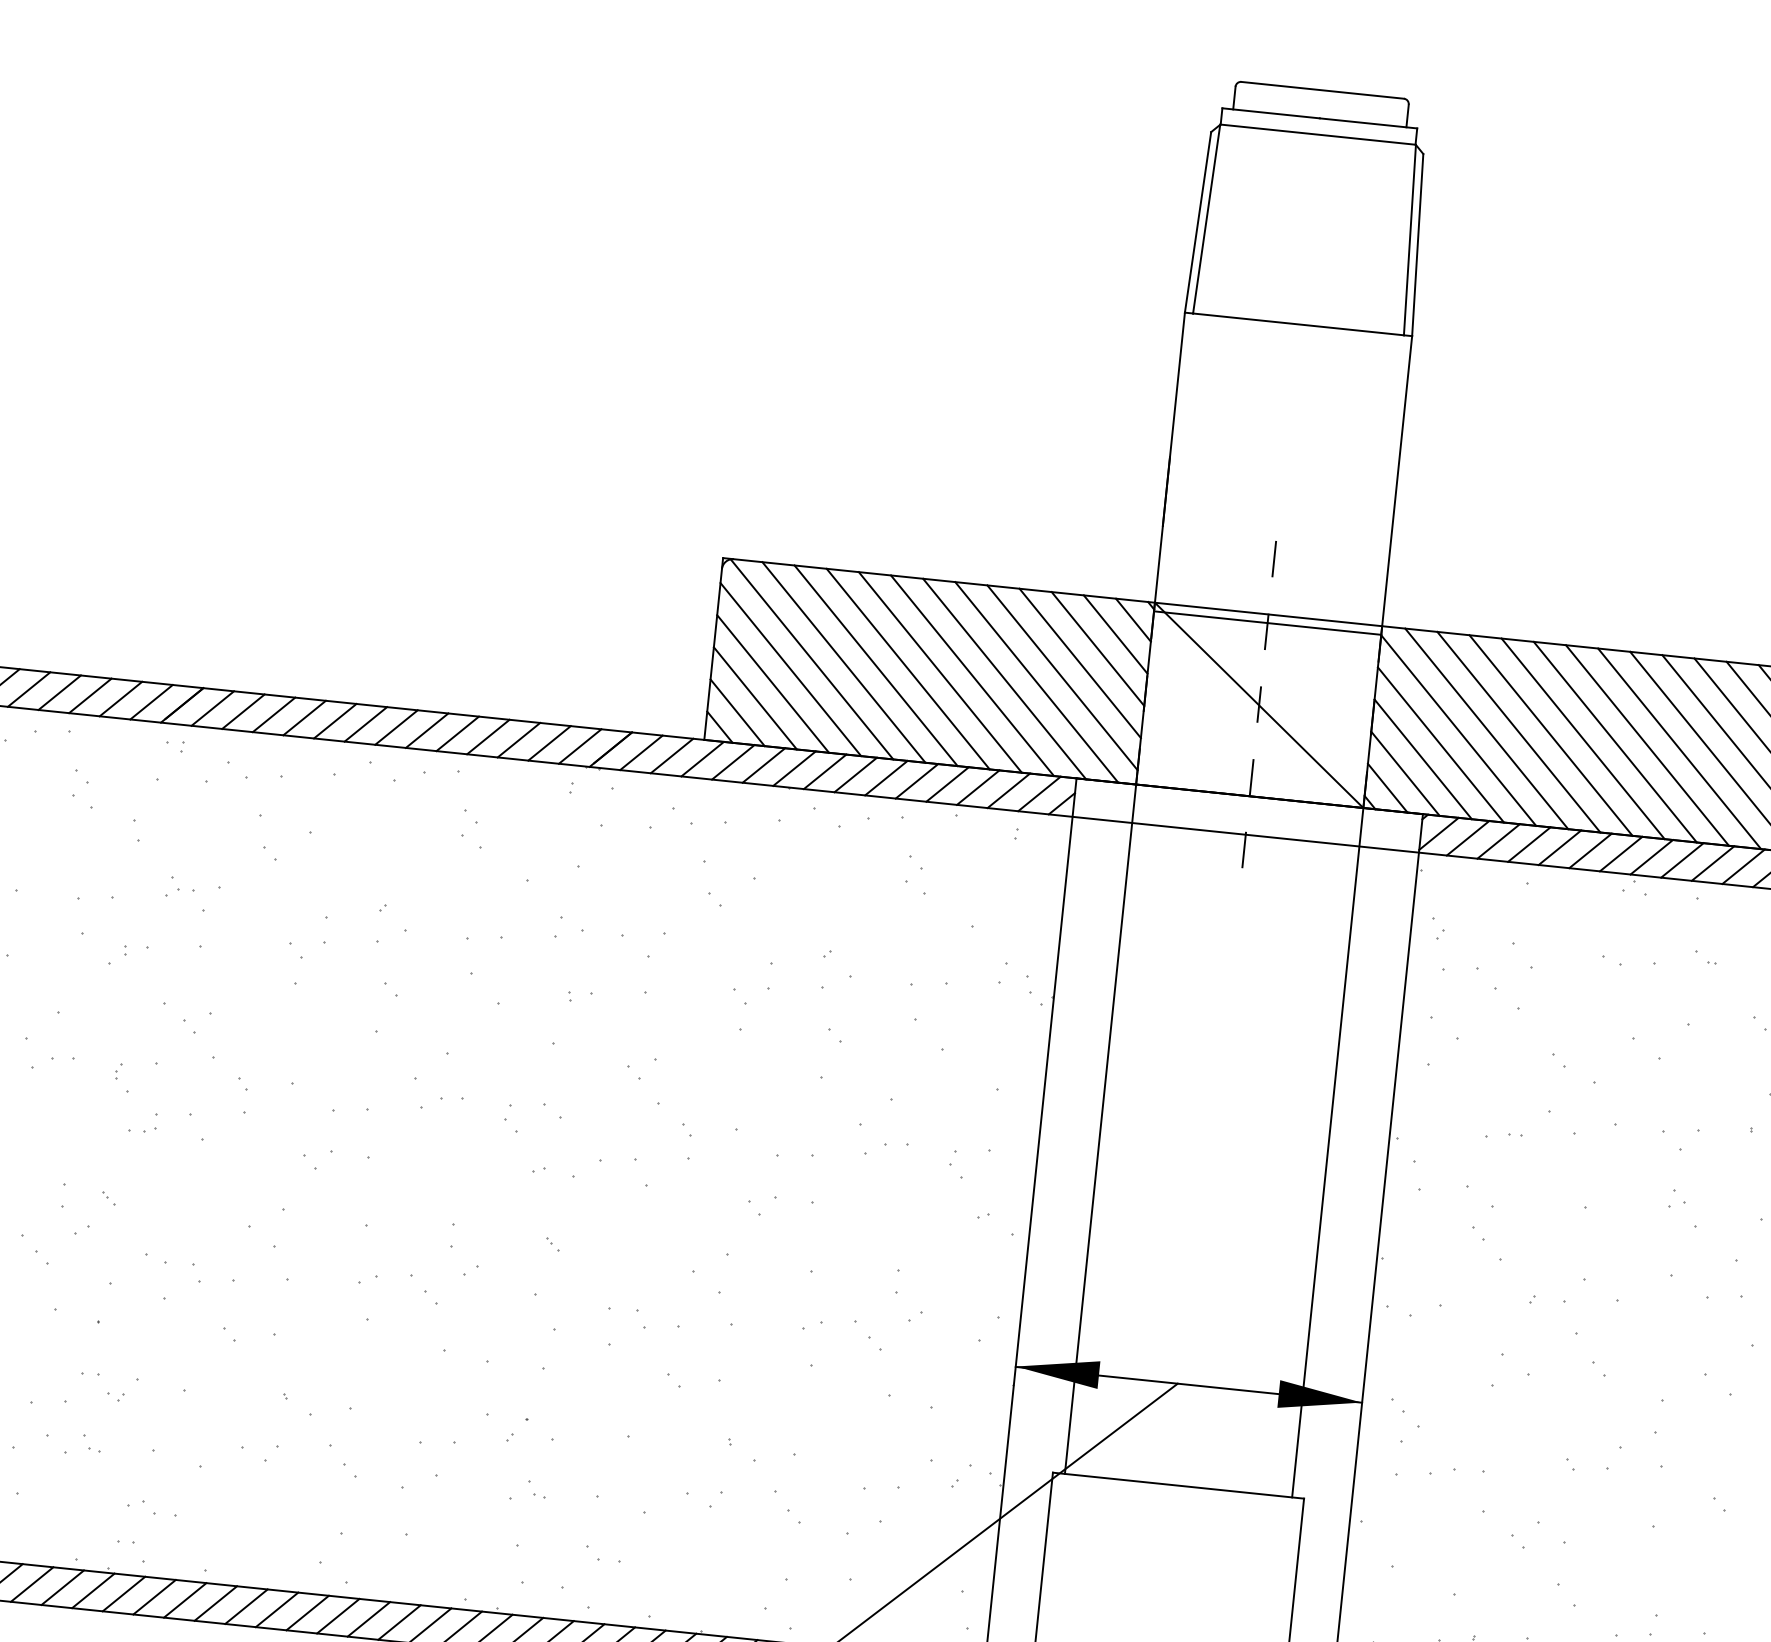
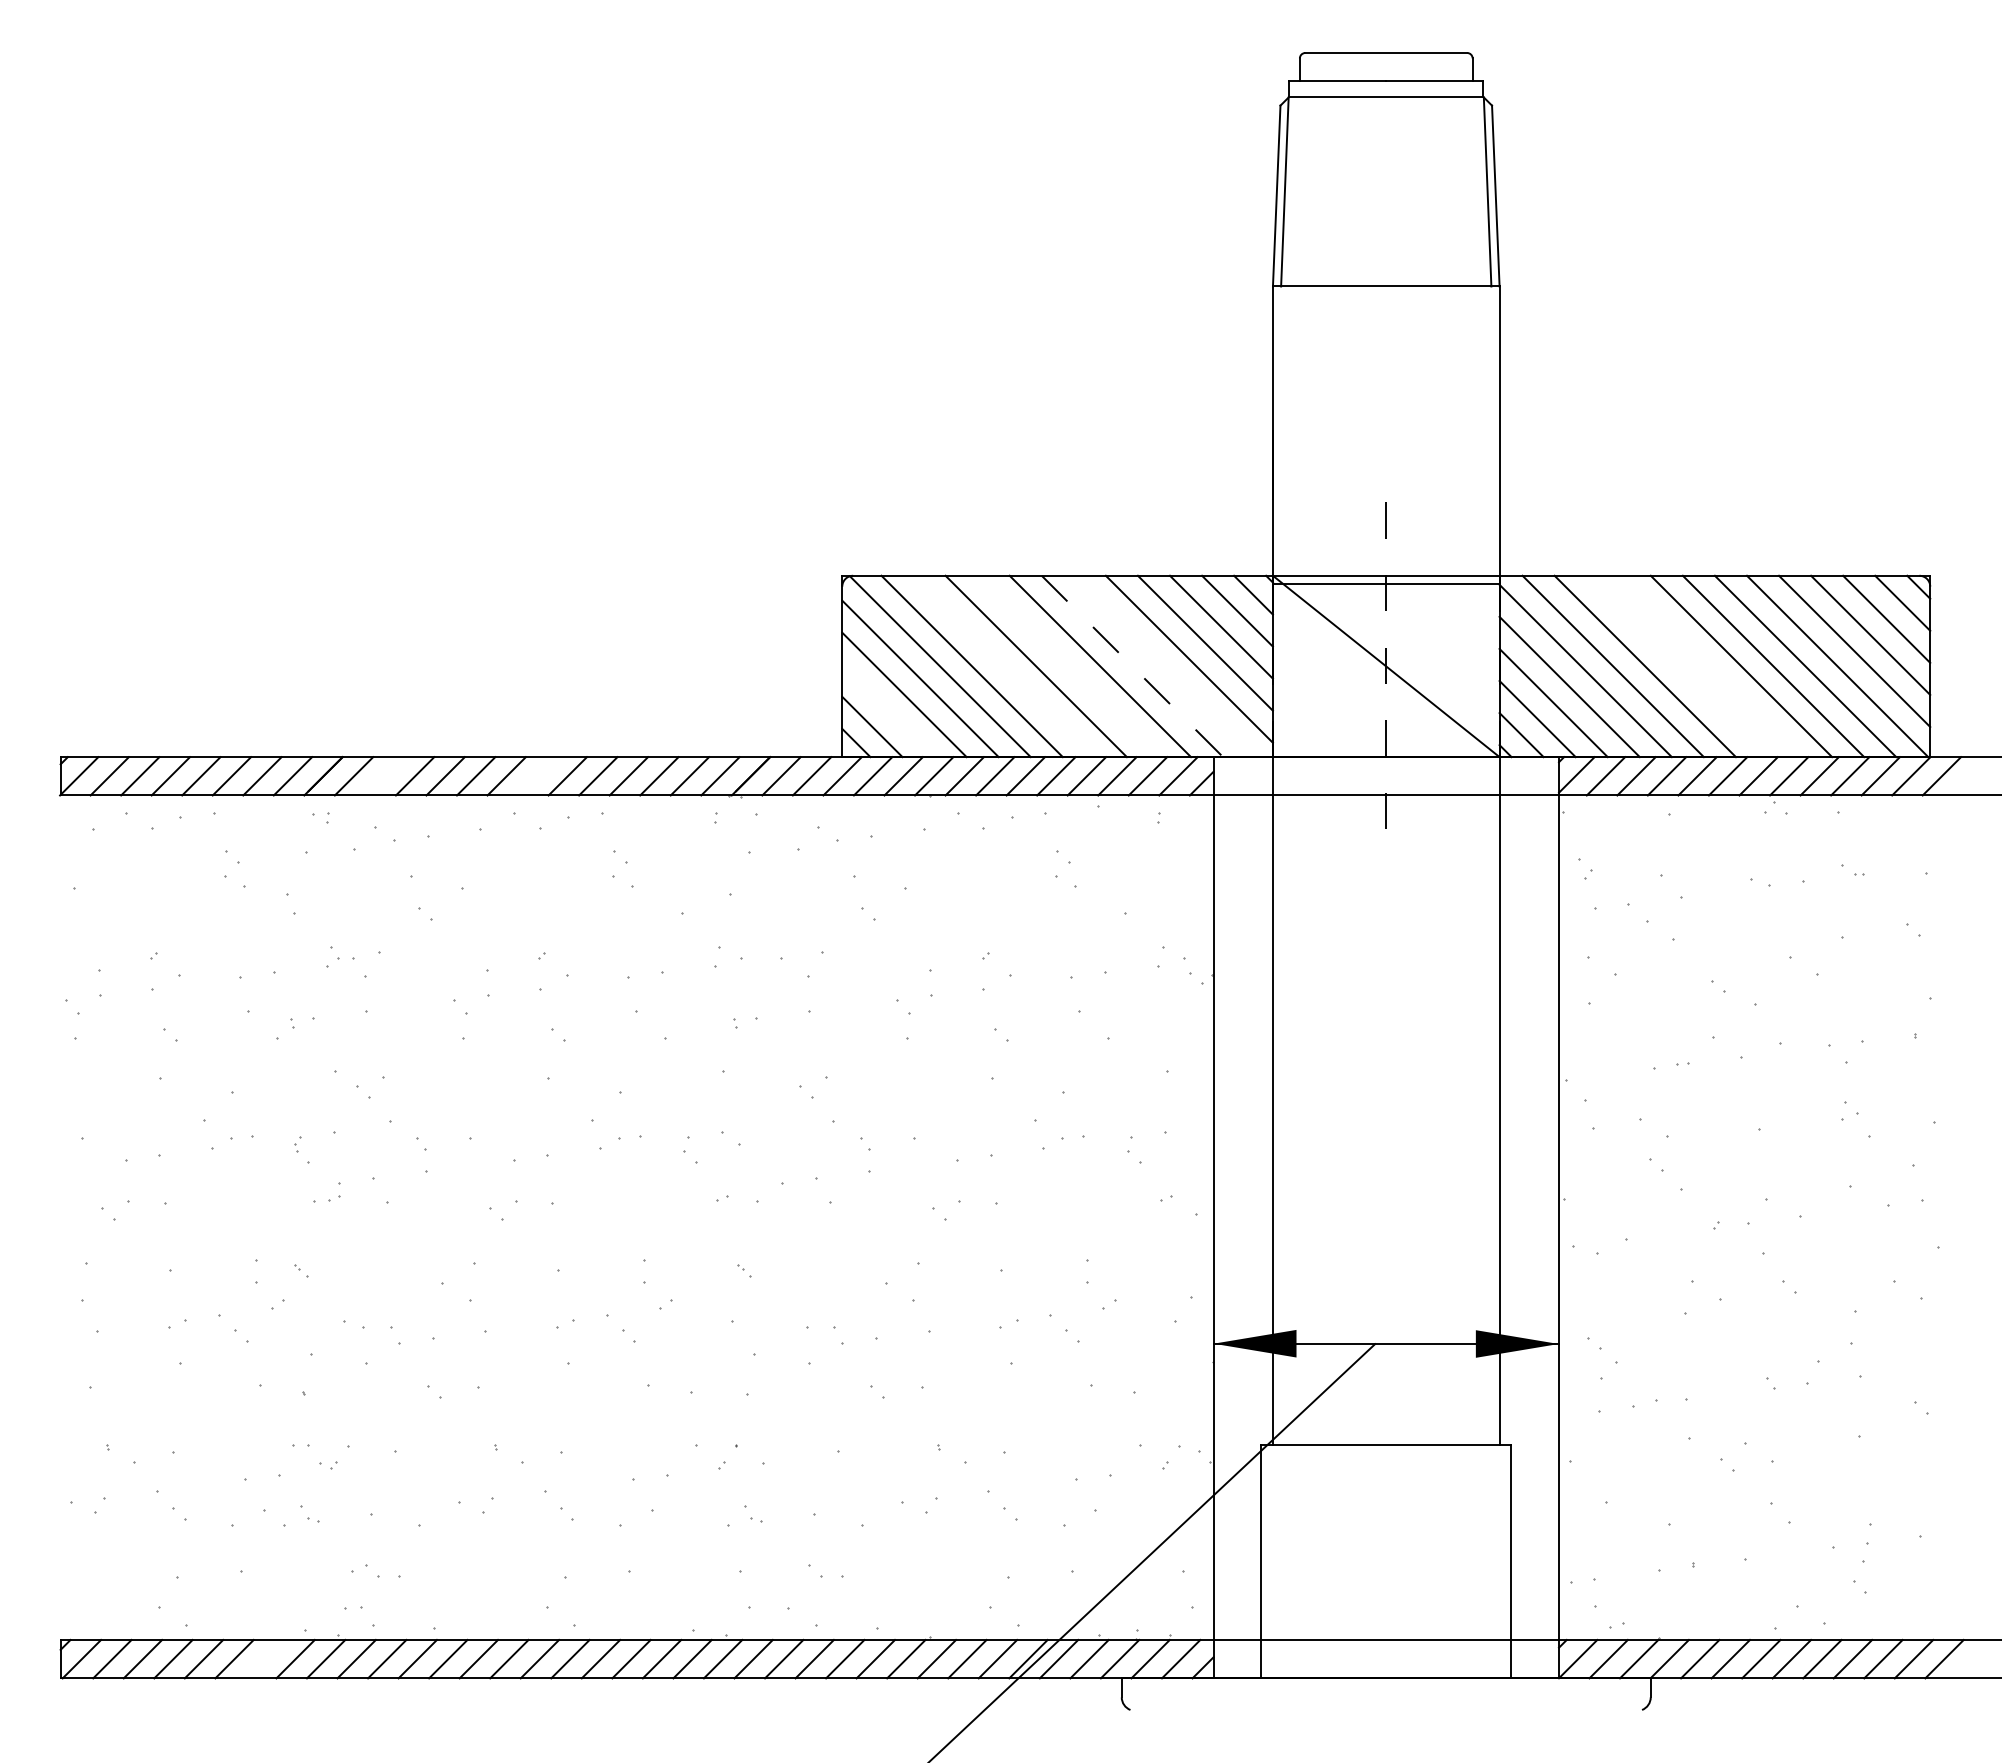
line: (875, 665) -> (1003, 666), removed
line: (939, 672) -> (1067, 666), removed
line: (1004, 679) -> (1132, 666), solid -> dashed
line: (1036, 682) -> (1164, 666), removed
line: (755, 697) -> (888, 710), removed
line: (243, 711) -> (384, 776), removed
line: (396, 727) -> (537, 776), removed
line: (1551, 735) -> (1677, 666), removed
line: (1583, 738) -> (1709, 666), removed
line: (31, 1583) -> (264, 1658), removed

